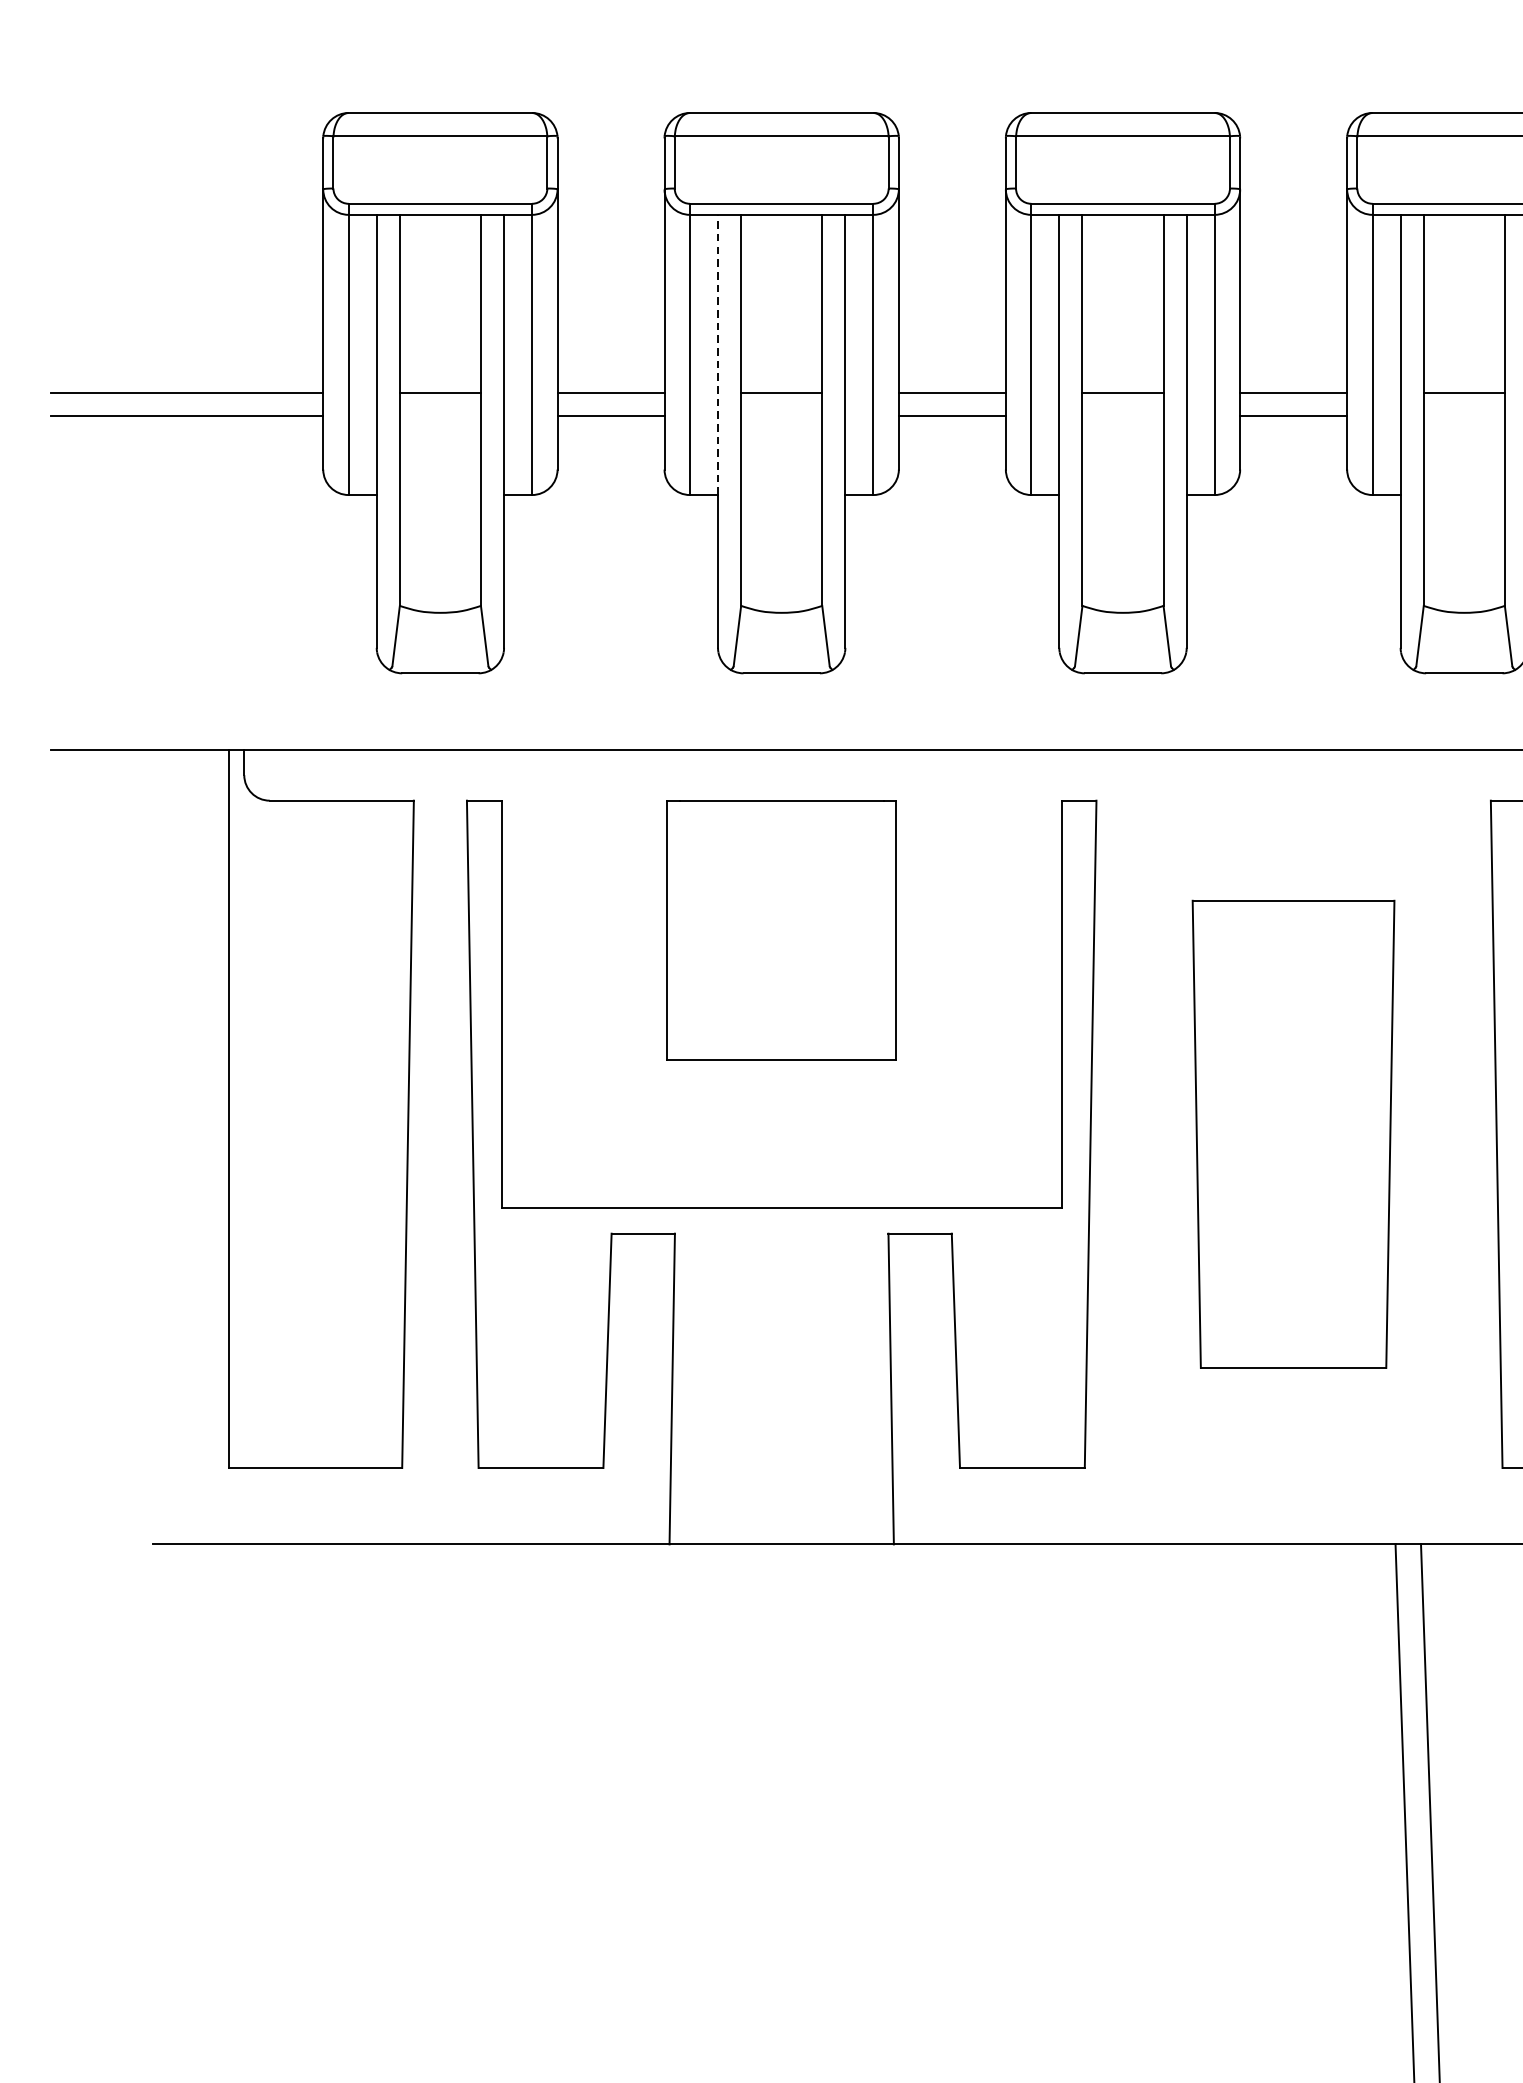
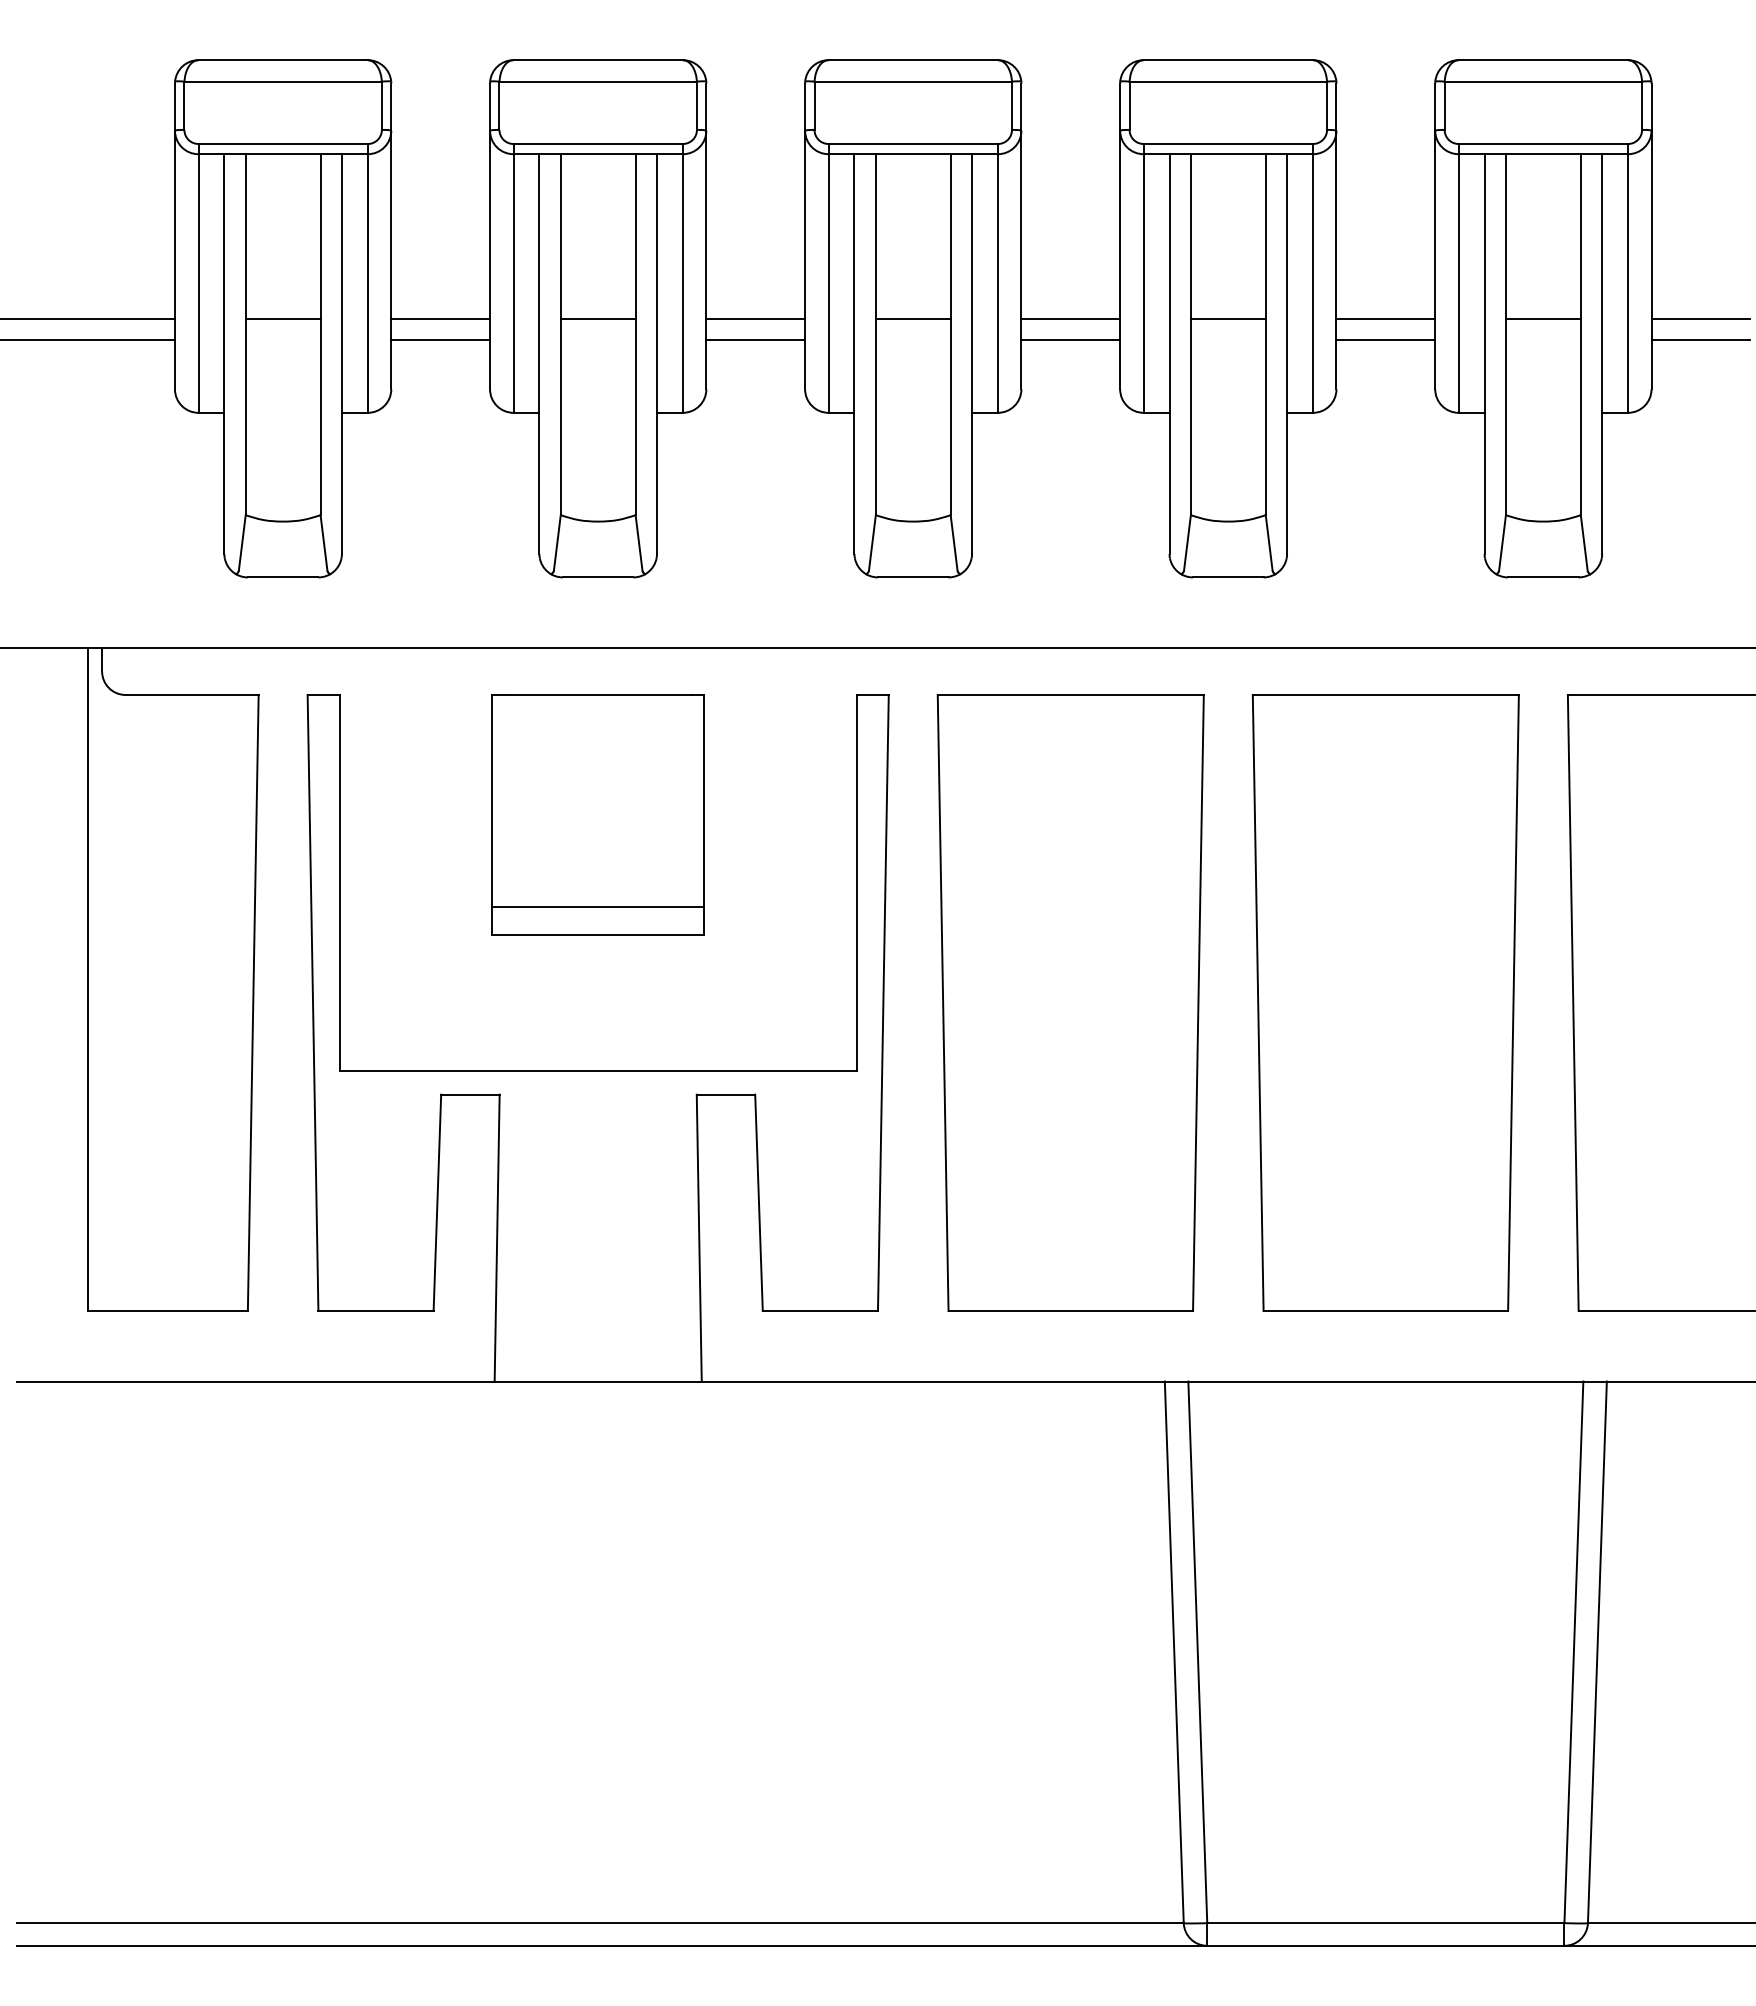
line: (718, 354) -> (539, 283), dashed -> solid
line: (782, 1029) -> (598, 906), added
part: (1293, 1133) -> (1070, 1002), size x1.43

